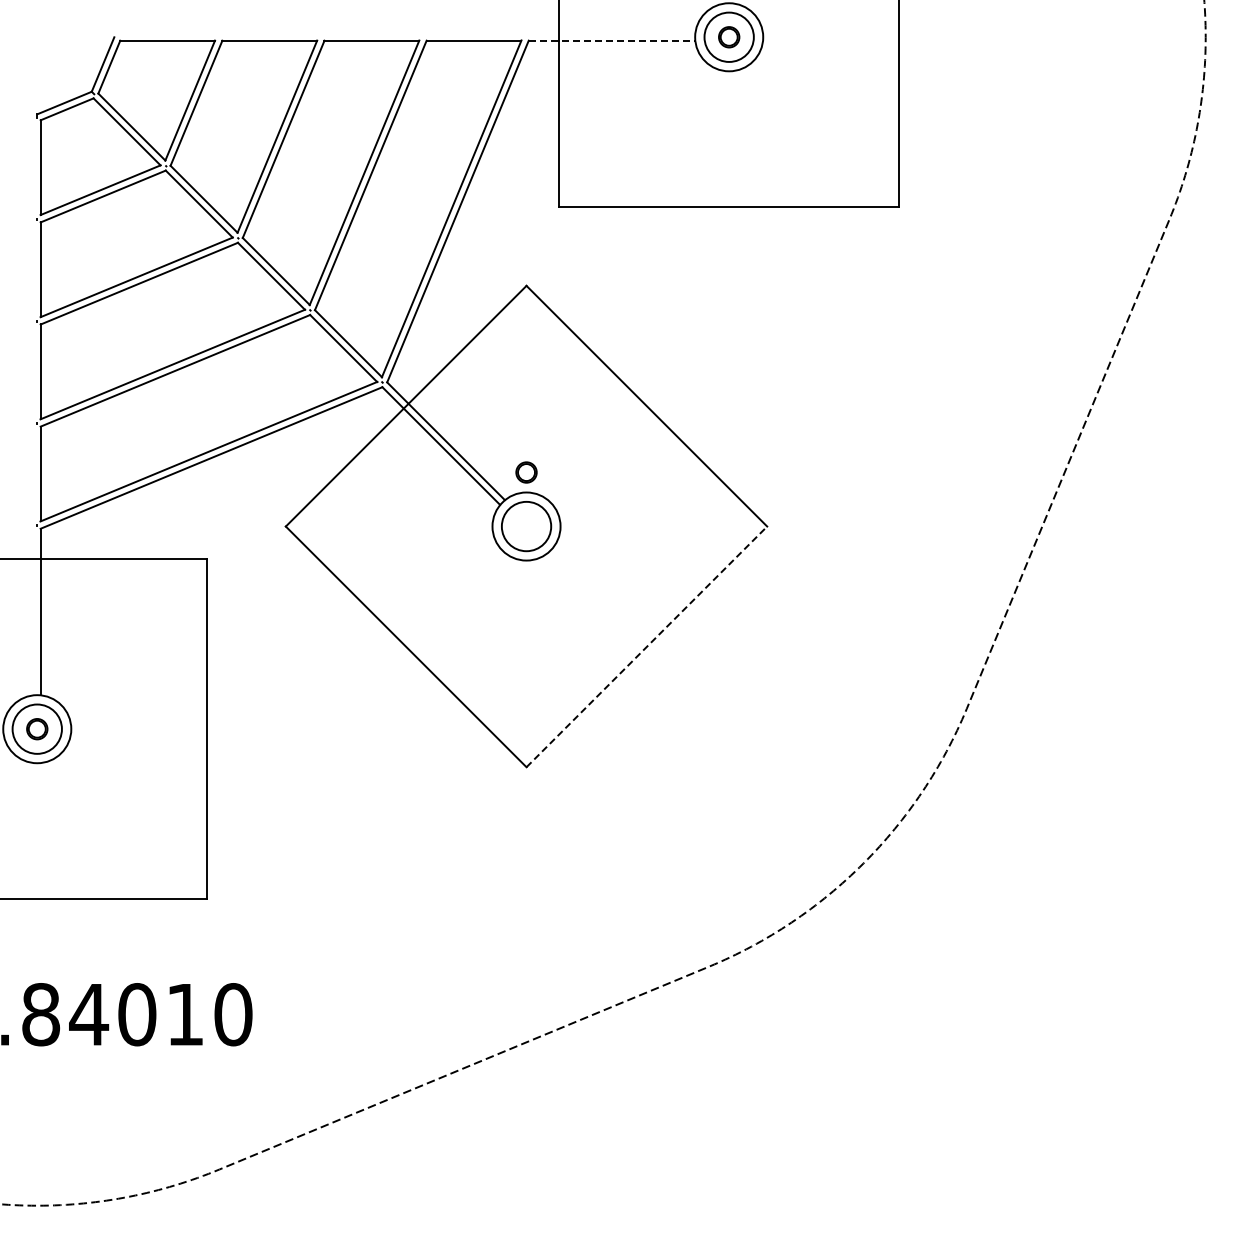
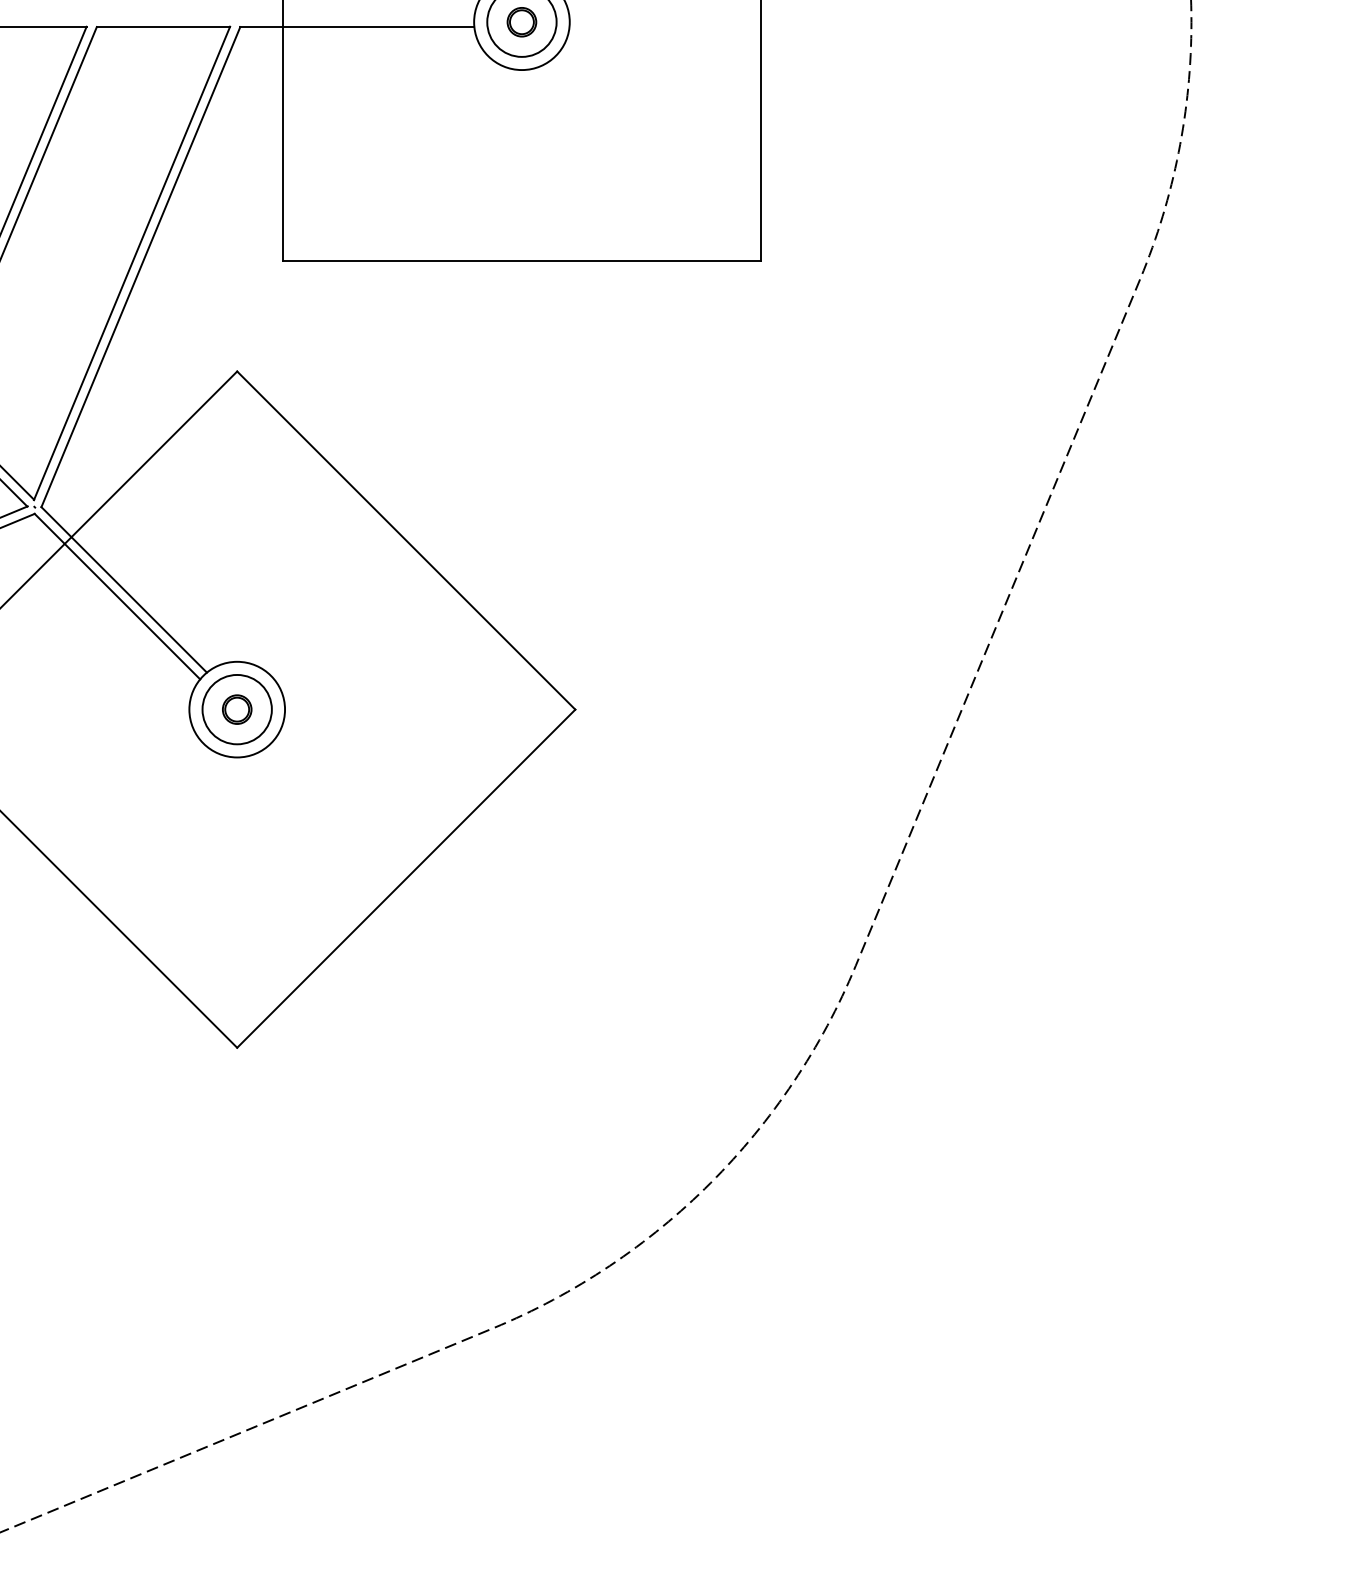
line: (612, 40) -> (357, 26), dashed -> solid
circle: (526, 472) -> (237, 709), moved
line: (647, 646) -> (407, 878), dashed -> solid

